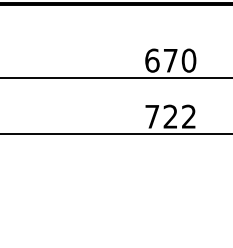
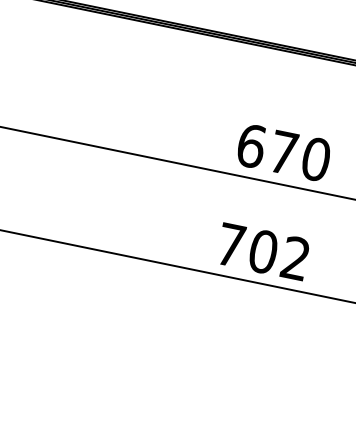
text: (170, 116) -> (263, 251), 722 -> 702

